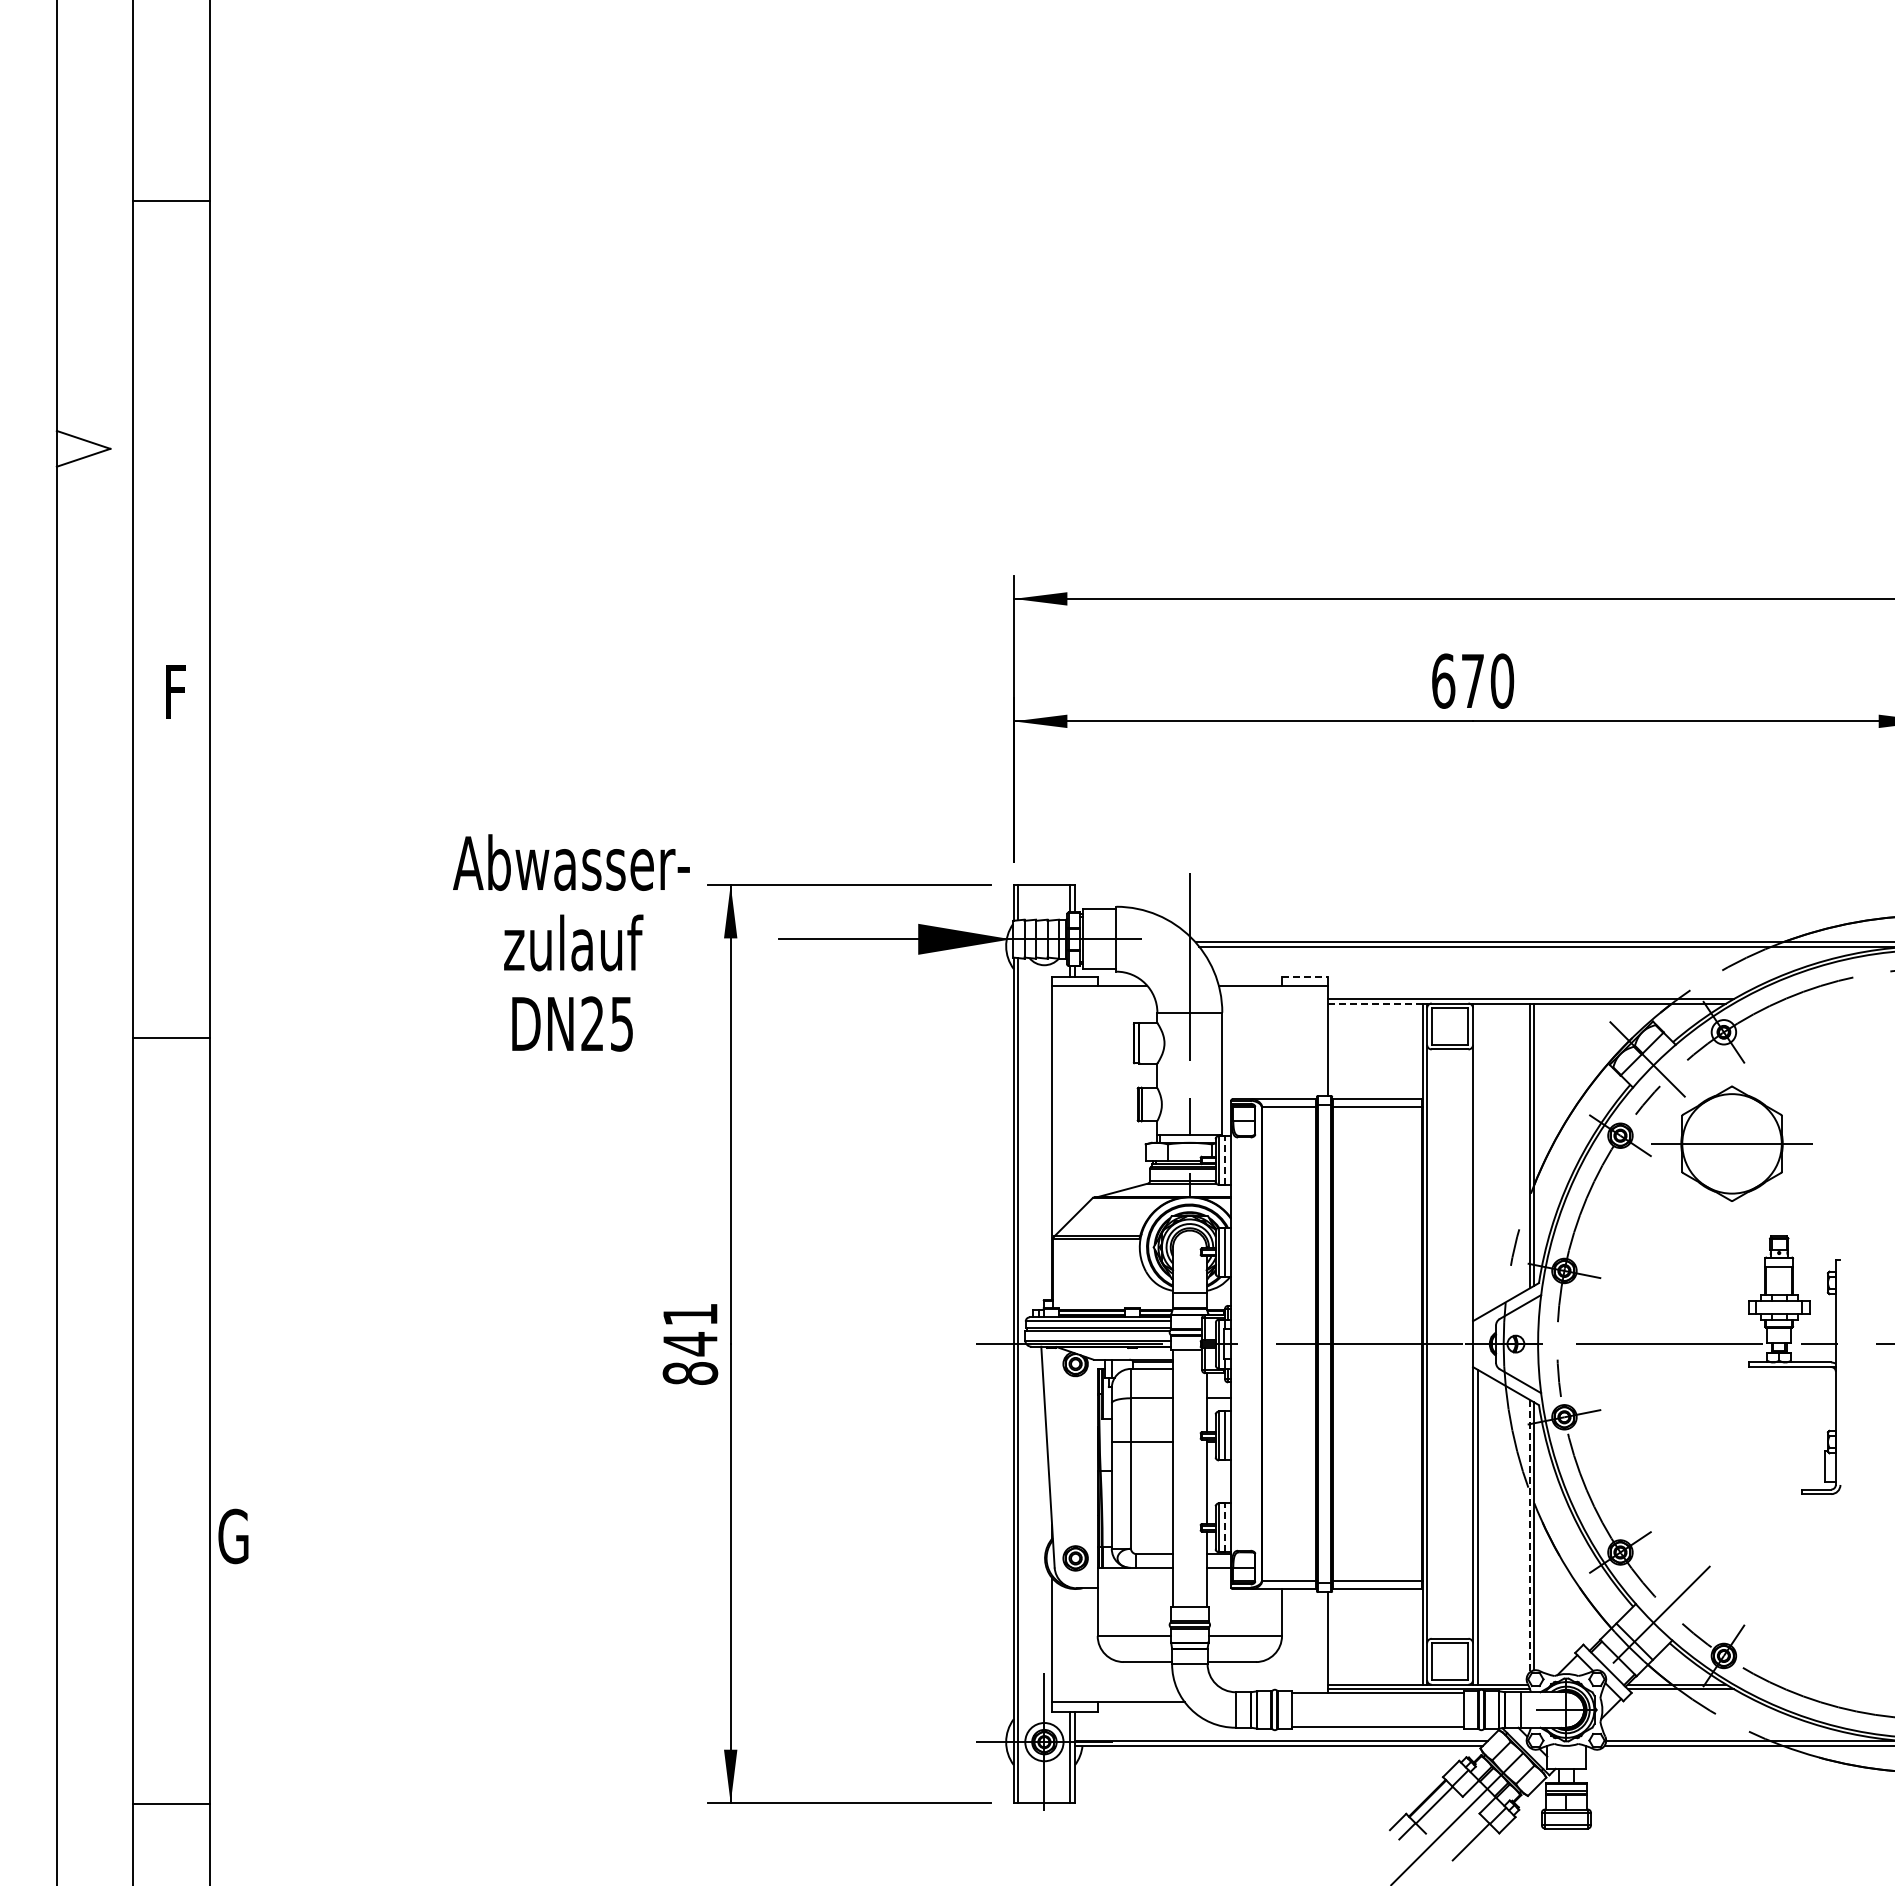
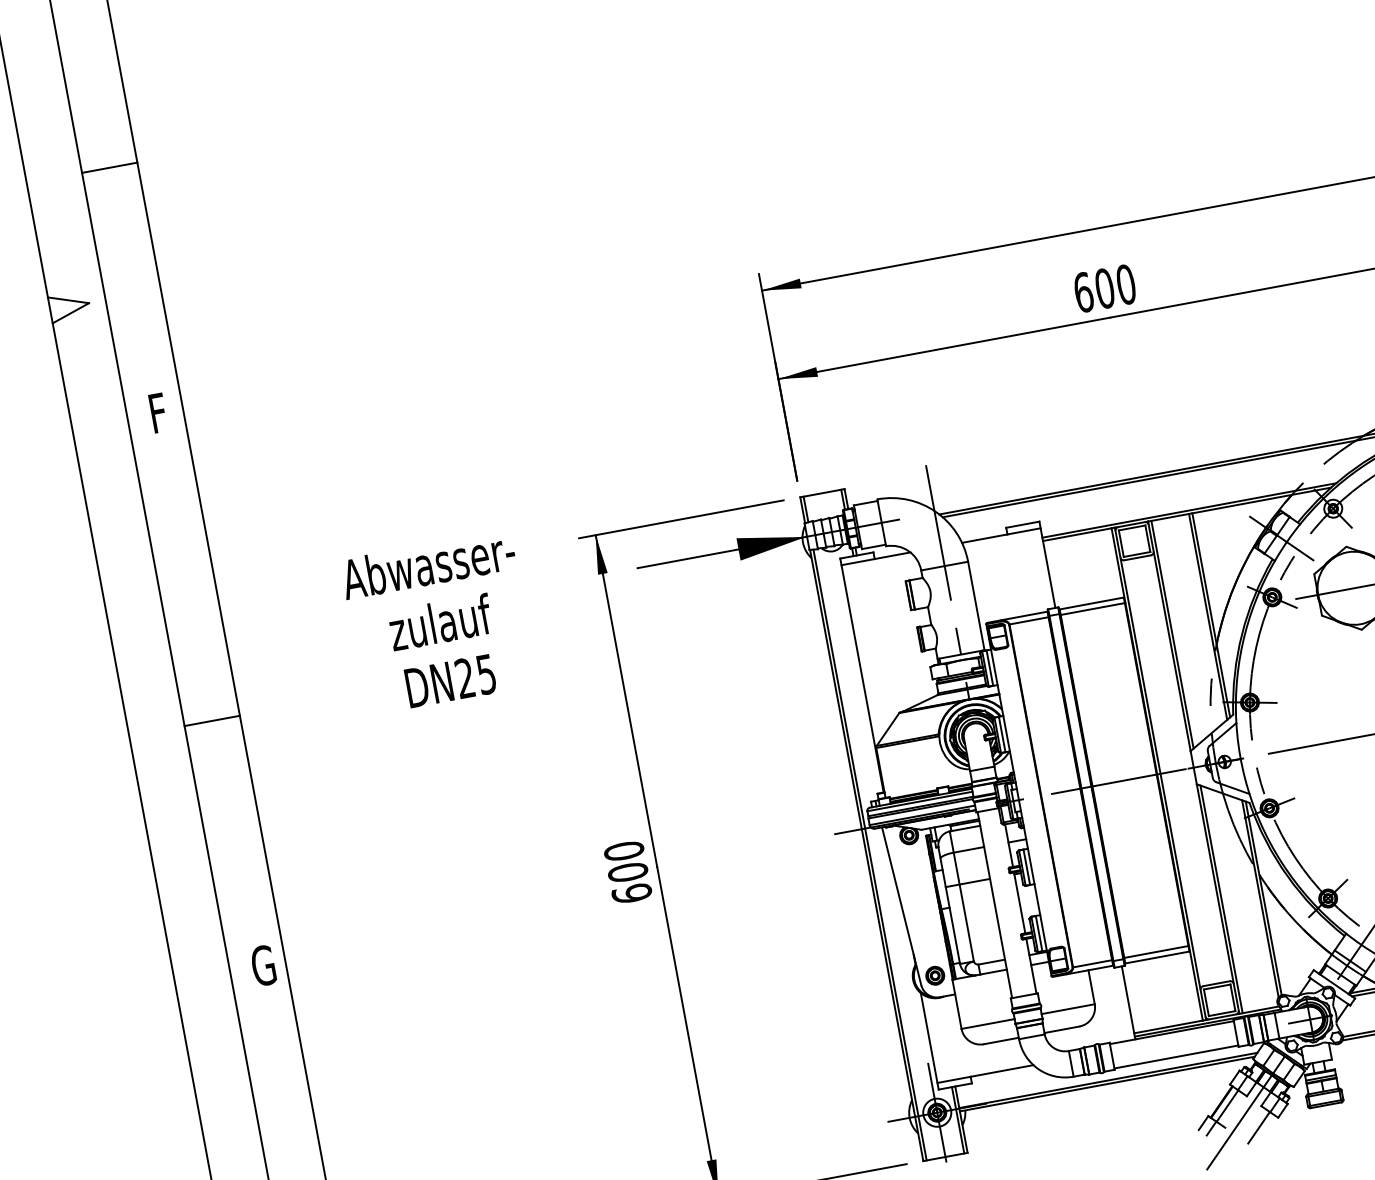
line: (171, 200) -> (109, 167), moved
text: (1472, 680) -> (1104, 288), 670 -> 600
text: (175, 691) -> (157, 412), moved
text: (571, 942) -> (439, 622), moved
line: (1304, 976) -> (1022, 524), dashed -> solid
line: (1374, 1003) -> (1076, 534), dashed -> solid
line: (1225, 1159) -> (990, 667), dashed -> solid
line: (1477, 1160) -> (1172, 634), added
text: (690, 1343) -> (628, 872), 841 -> 600
line: (1225, 1527) -> (1039, 933), dashed -> solid
text: (233, 1536) -> (263, 965), moved
line: (1529, 1536) -> (1260, 899), dashed -> solid

